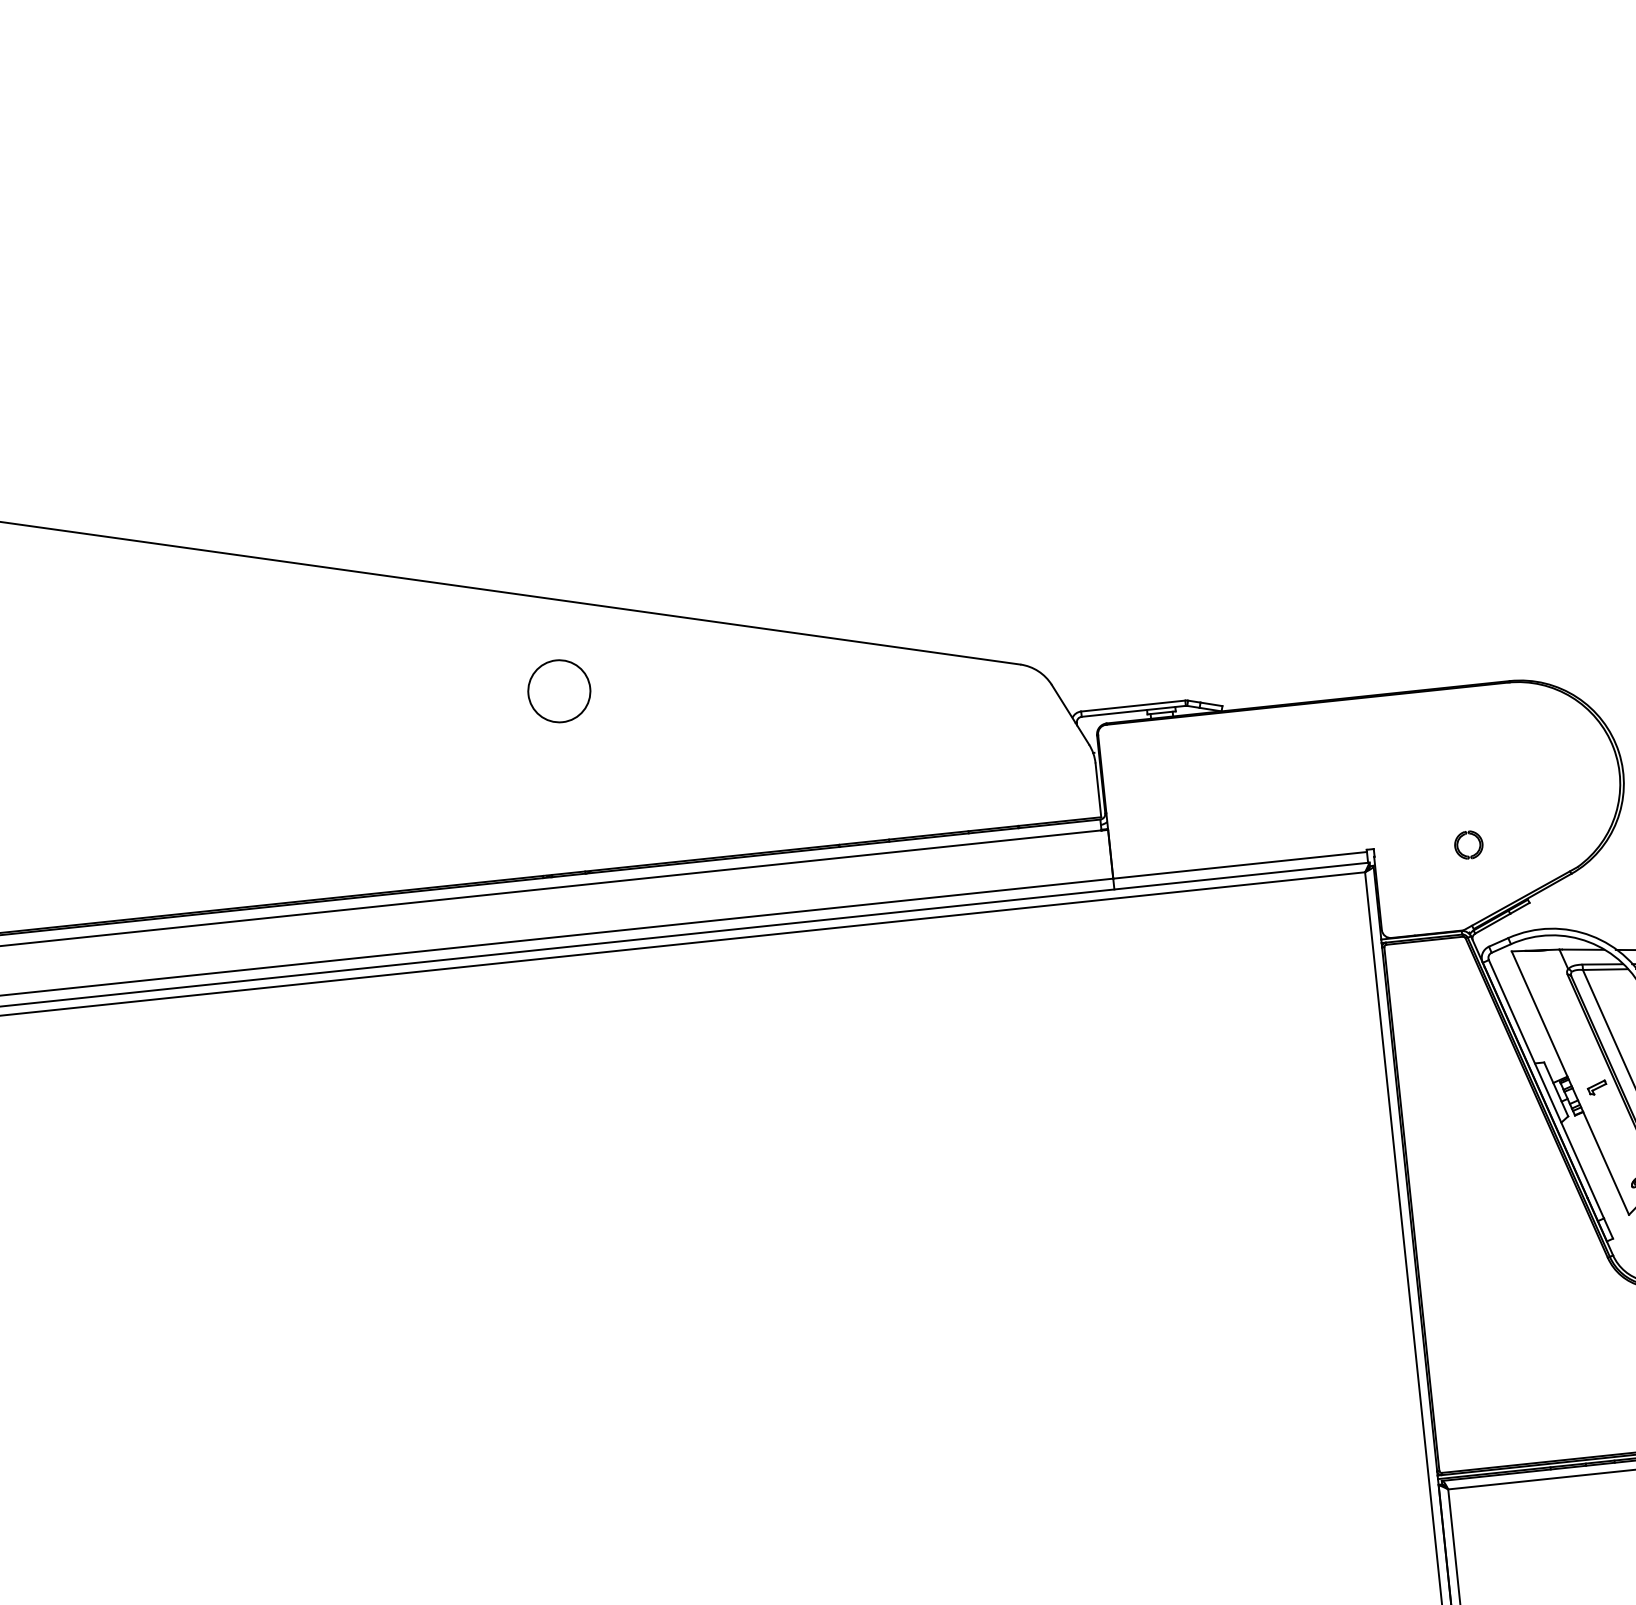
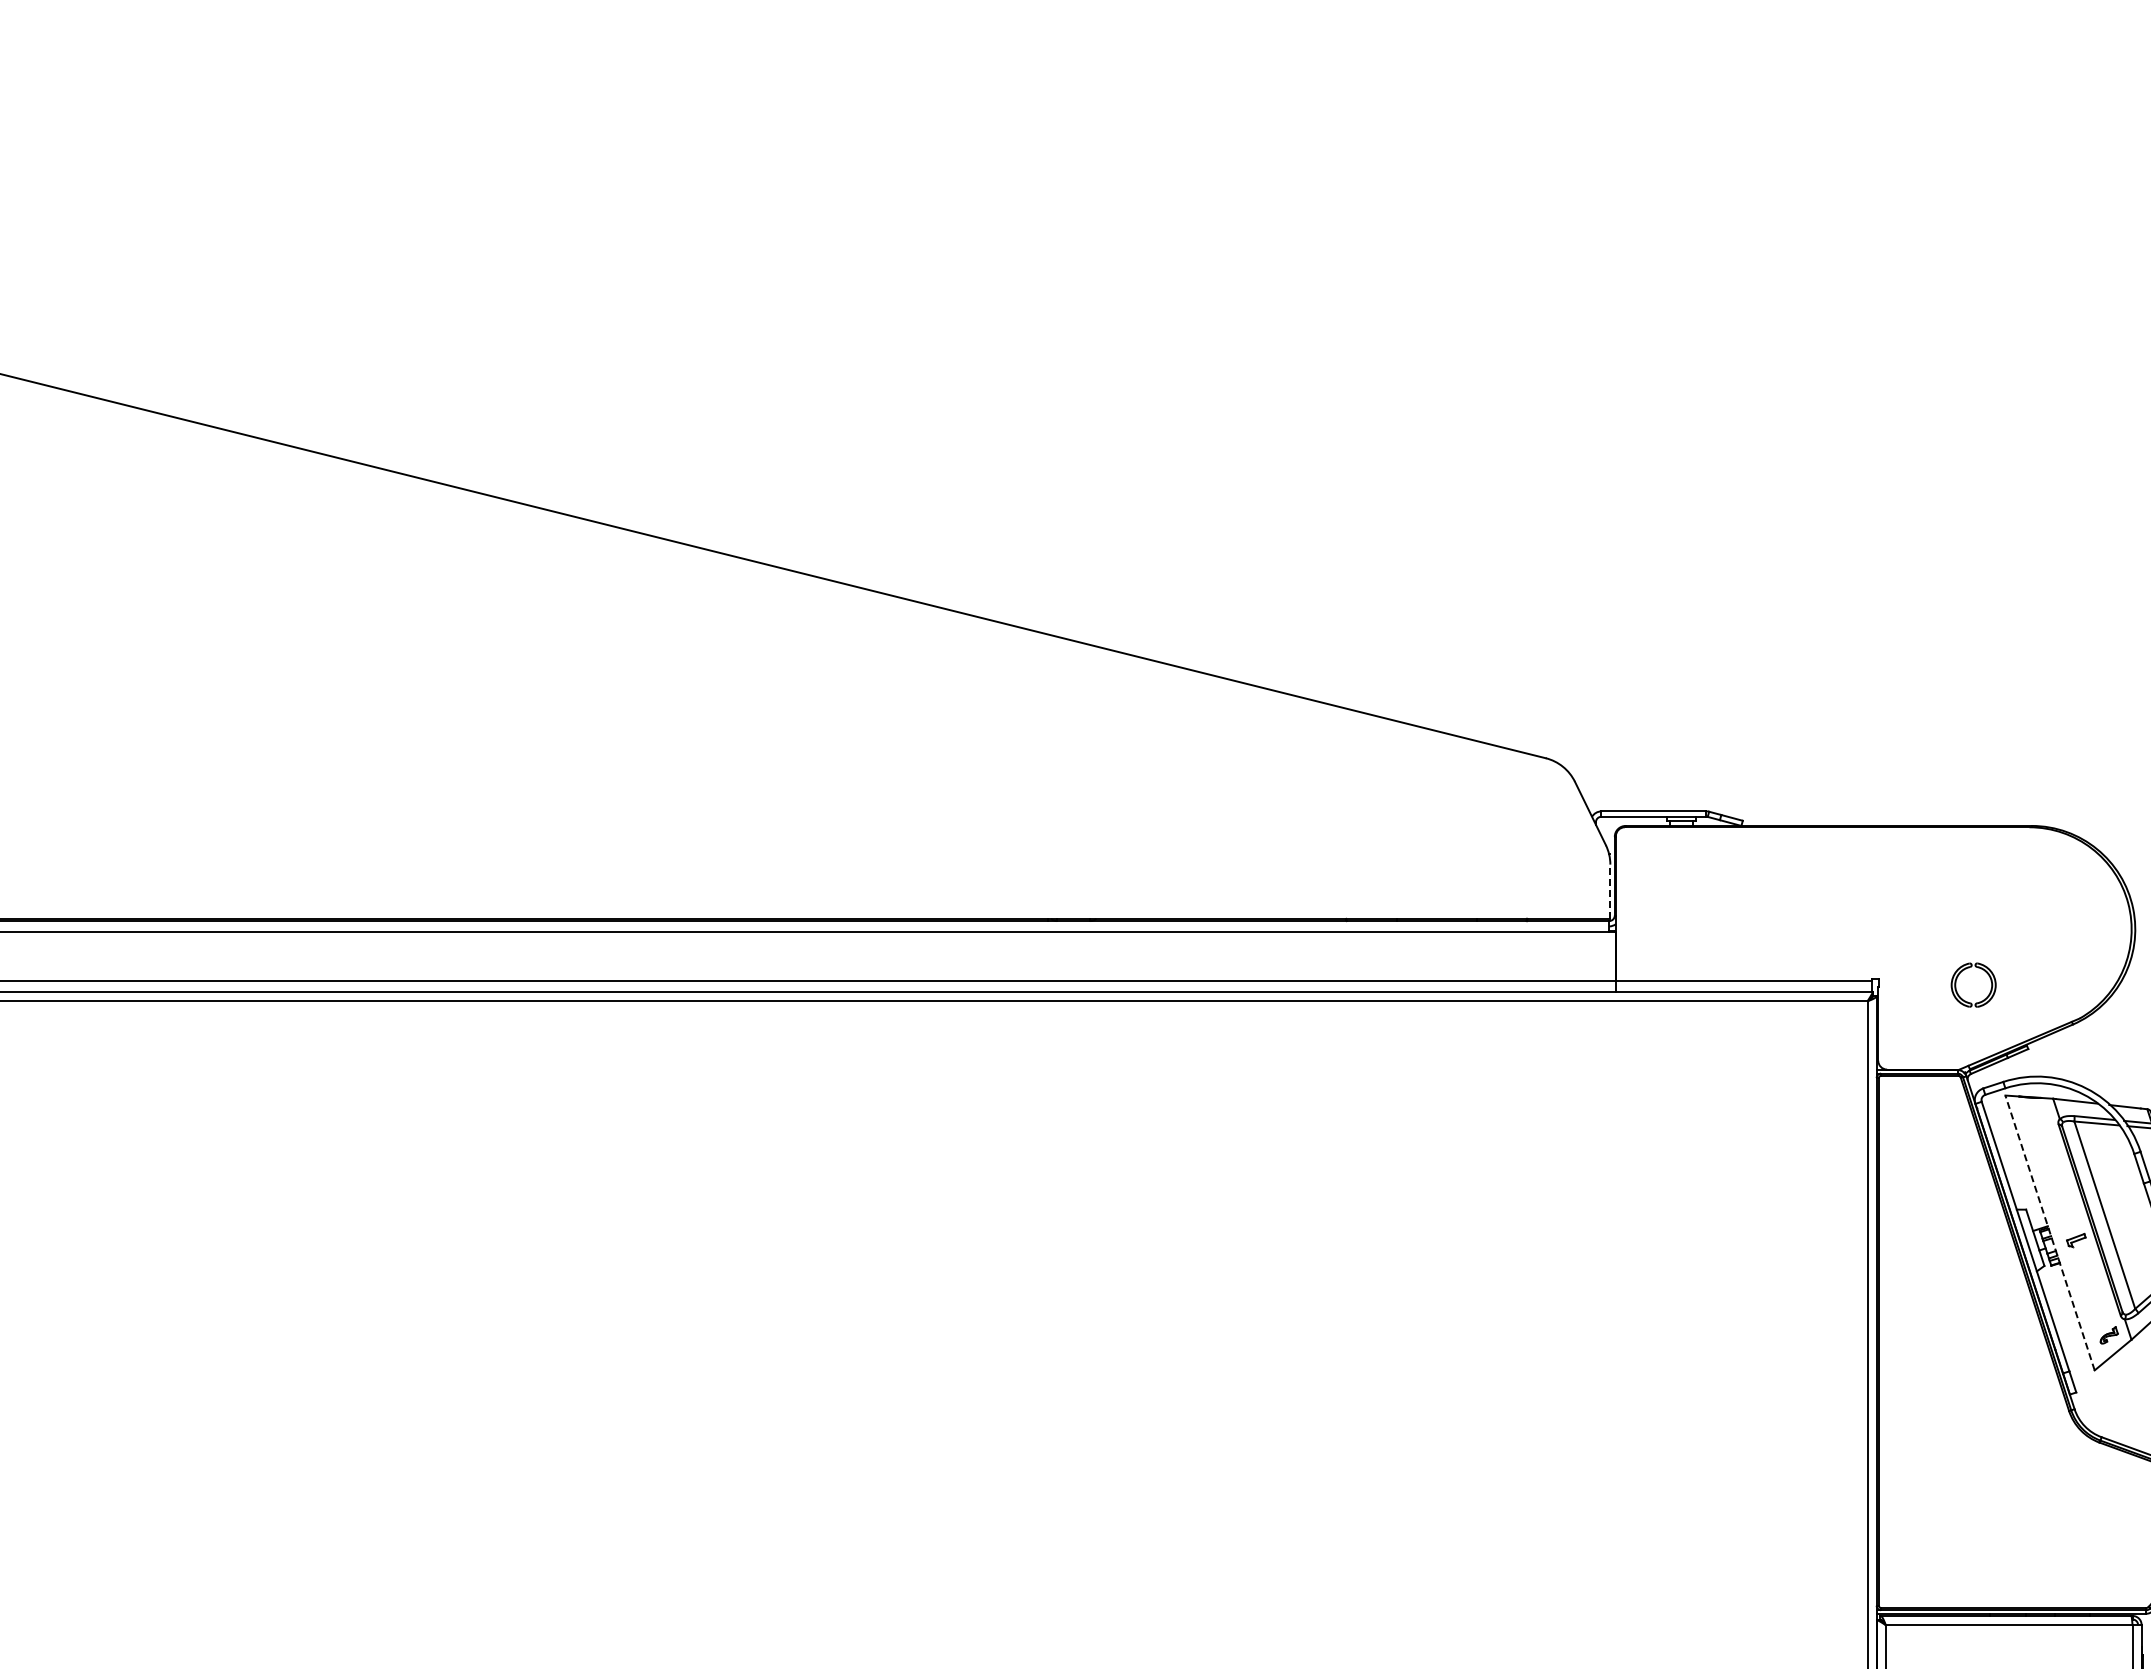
circle: (559, 691) -> (1083, 736), removed
line: (1098, 790) -> (1610, 891), solid -> dashed
part: (1468, 844) -> (1973, 984), size x1.6
line: (1569, 1082) -> (2049, 1232), solid -> dashed

